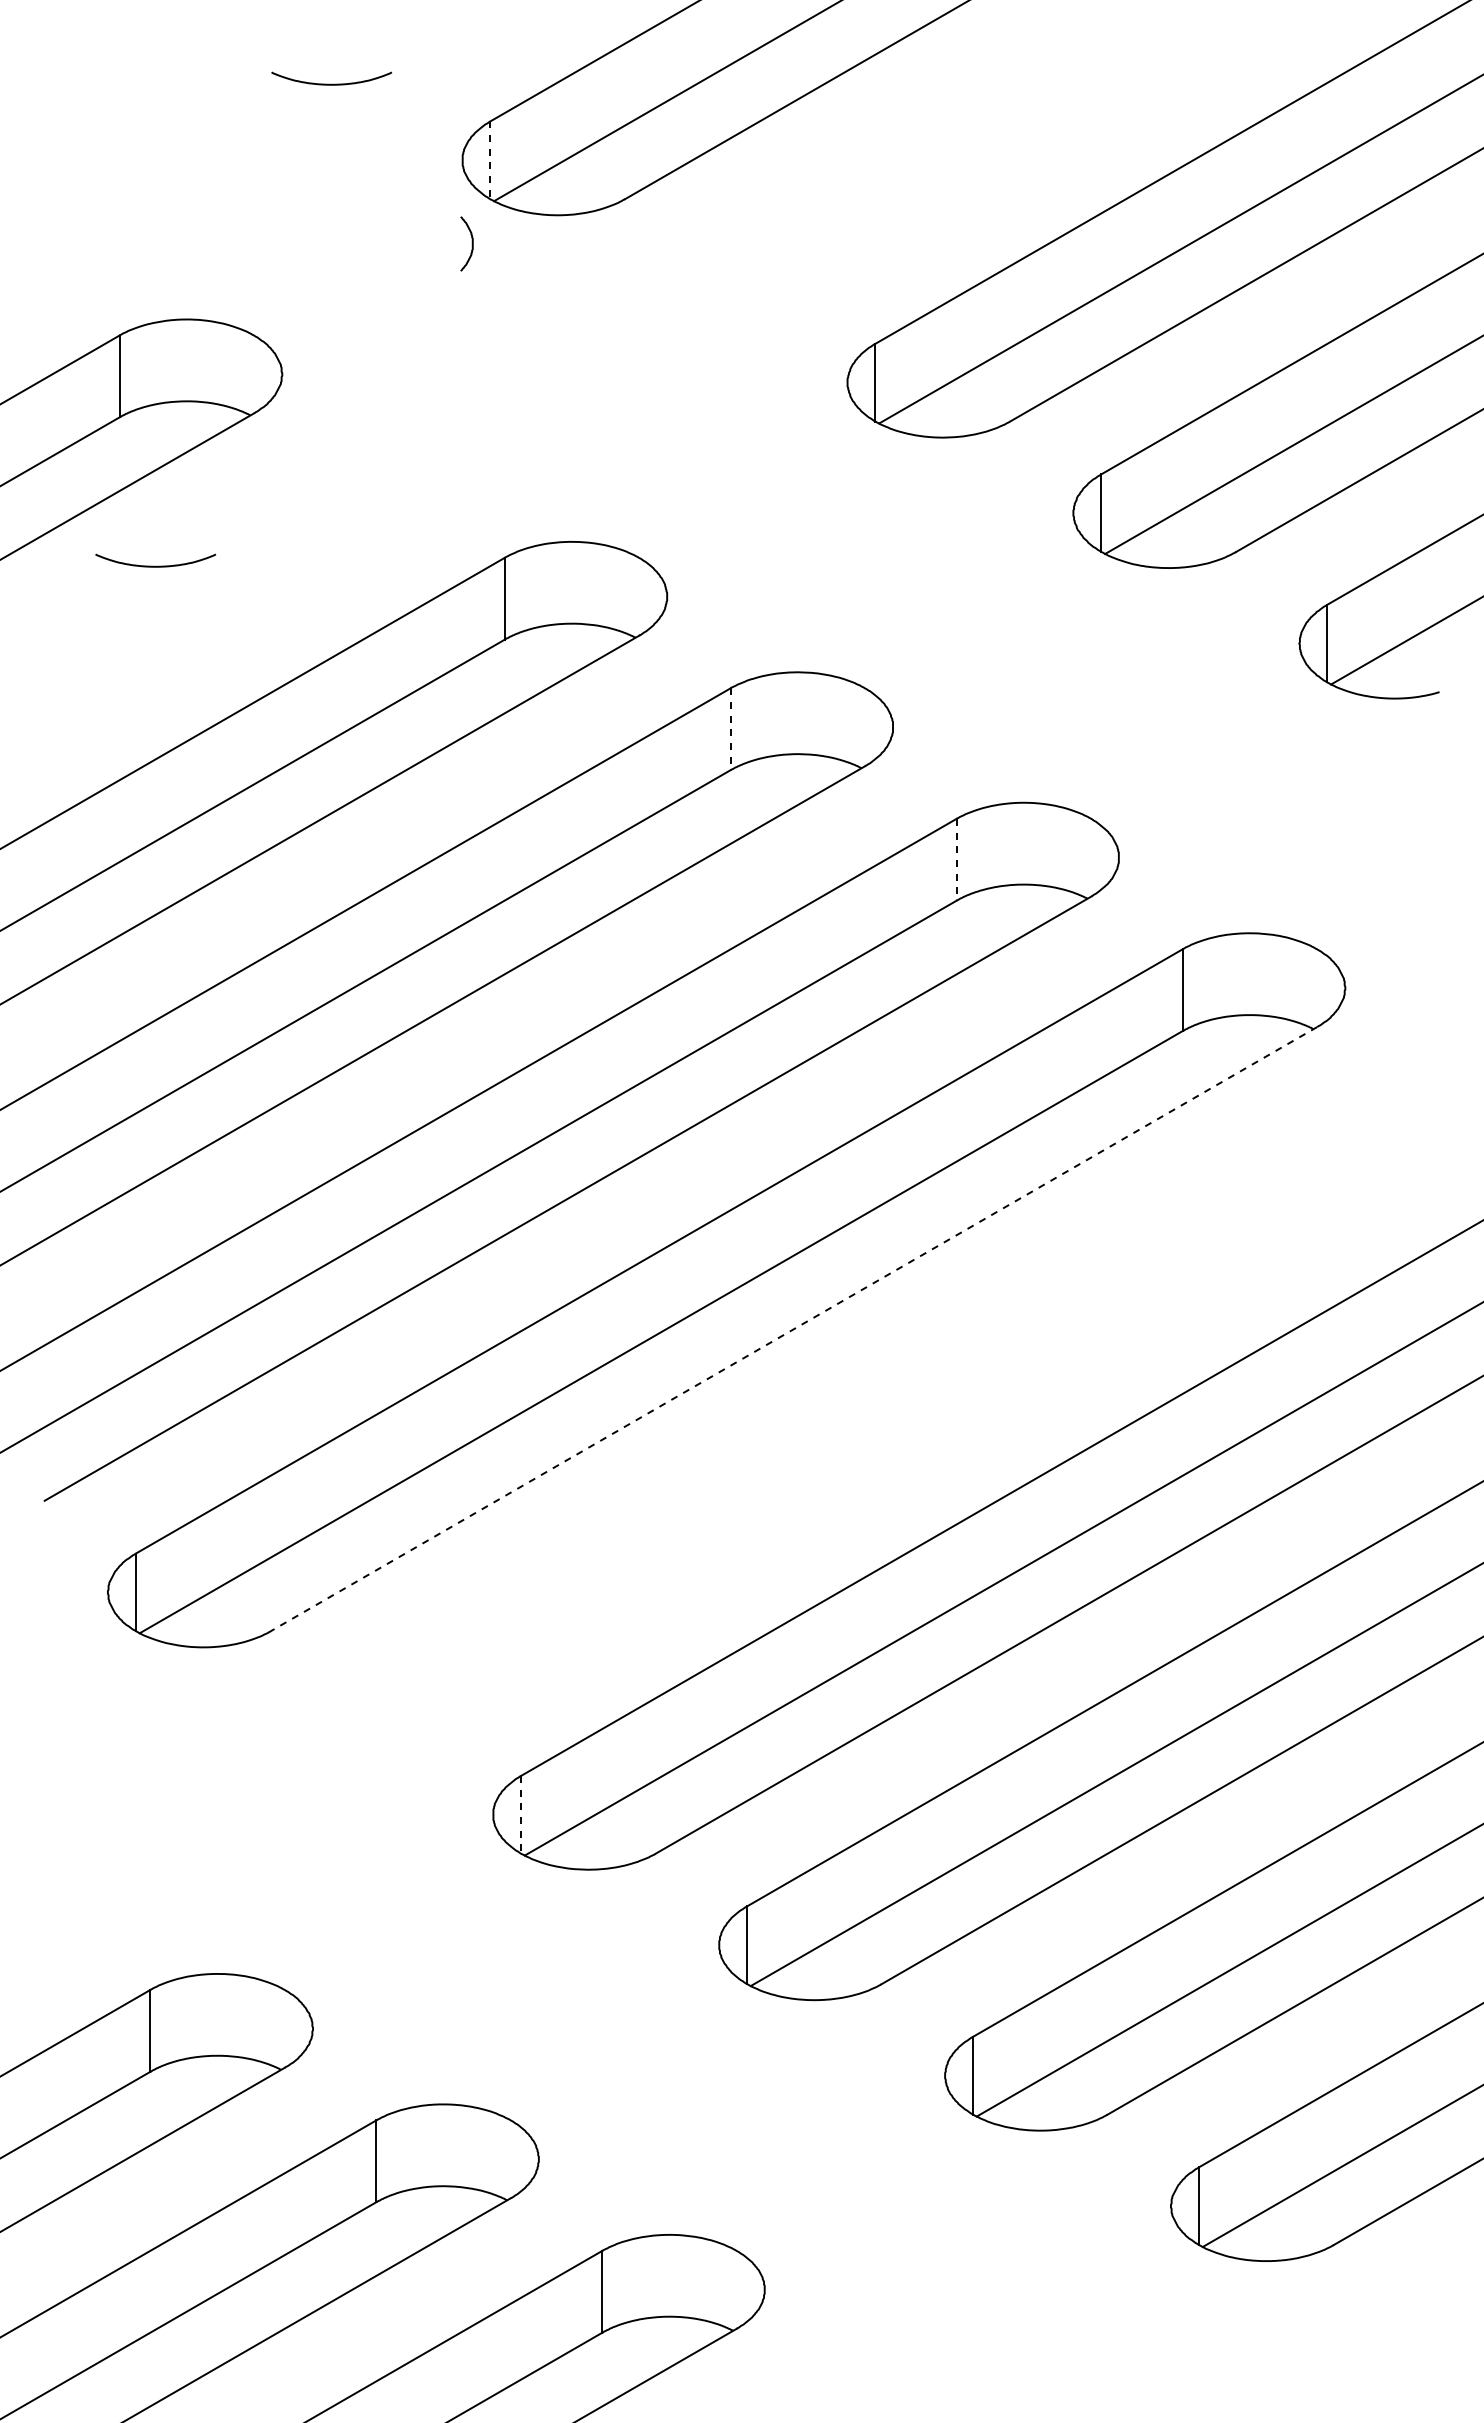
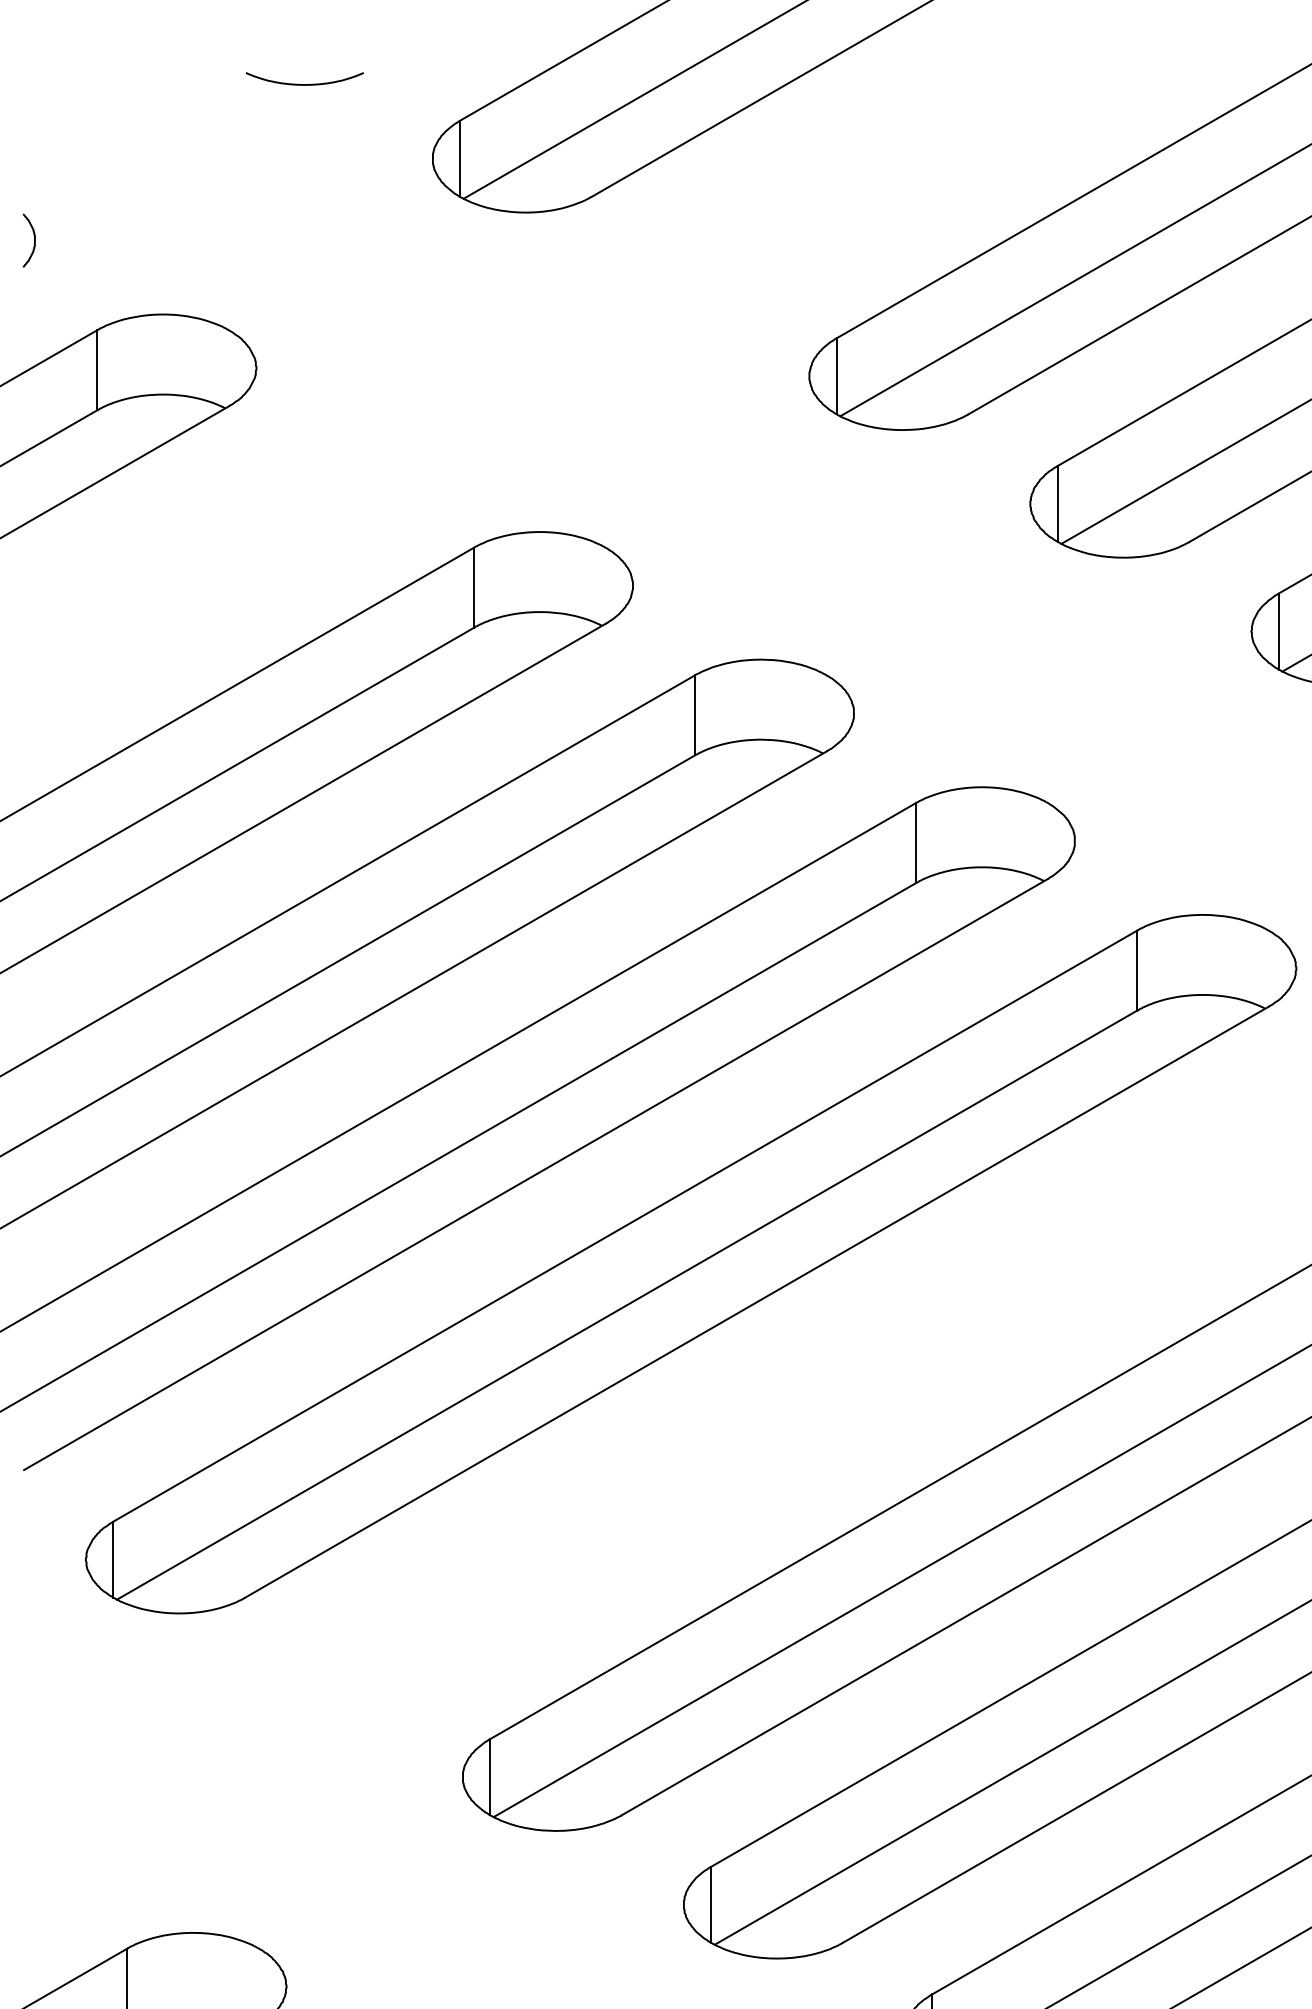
line: (490, 160) -> (460, 158), dashed -> solid
curve: (471, 243) -> (33, 240), moved
curve: (155, 565) -> (132, 555), removed
line: (730, 729) -> (694, 715), dashed -> solid
line: (956, 859) -> (915, 842), dashed -> solid
line: (793, 1329) -> (756, 1302), dashed -> solid
line: (521, 1814) -> (490, 1776), dashed -> solid

